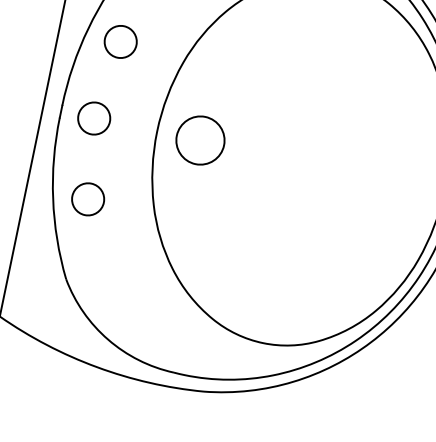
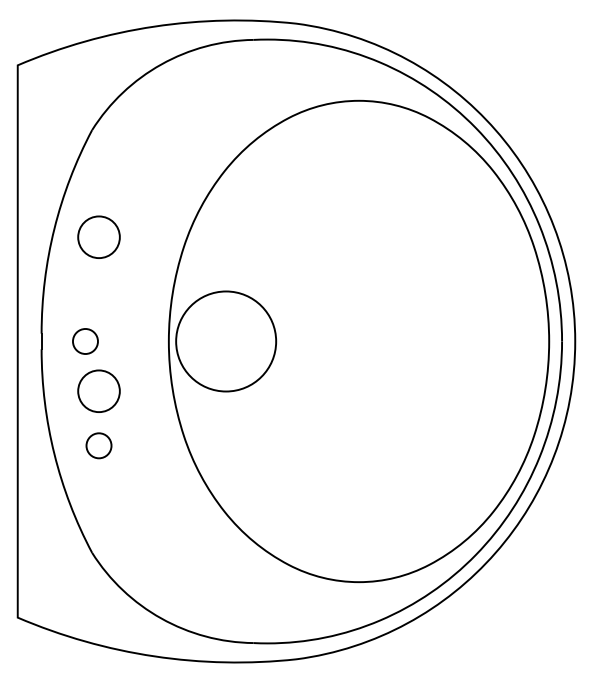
circle: (94, 118) -> (85, 341), size x0.6
circle: (199, 140) -> (225, 341), size x1.6
circle: (96, 157) -> (98, 390), added
circle: (87, 199) -> (98, 445), size x0.6

